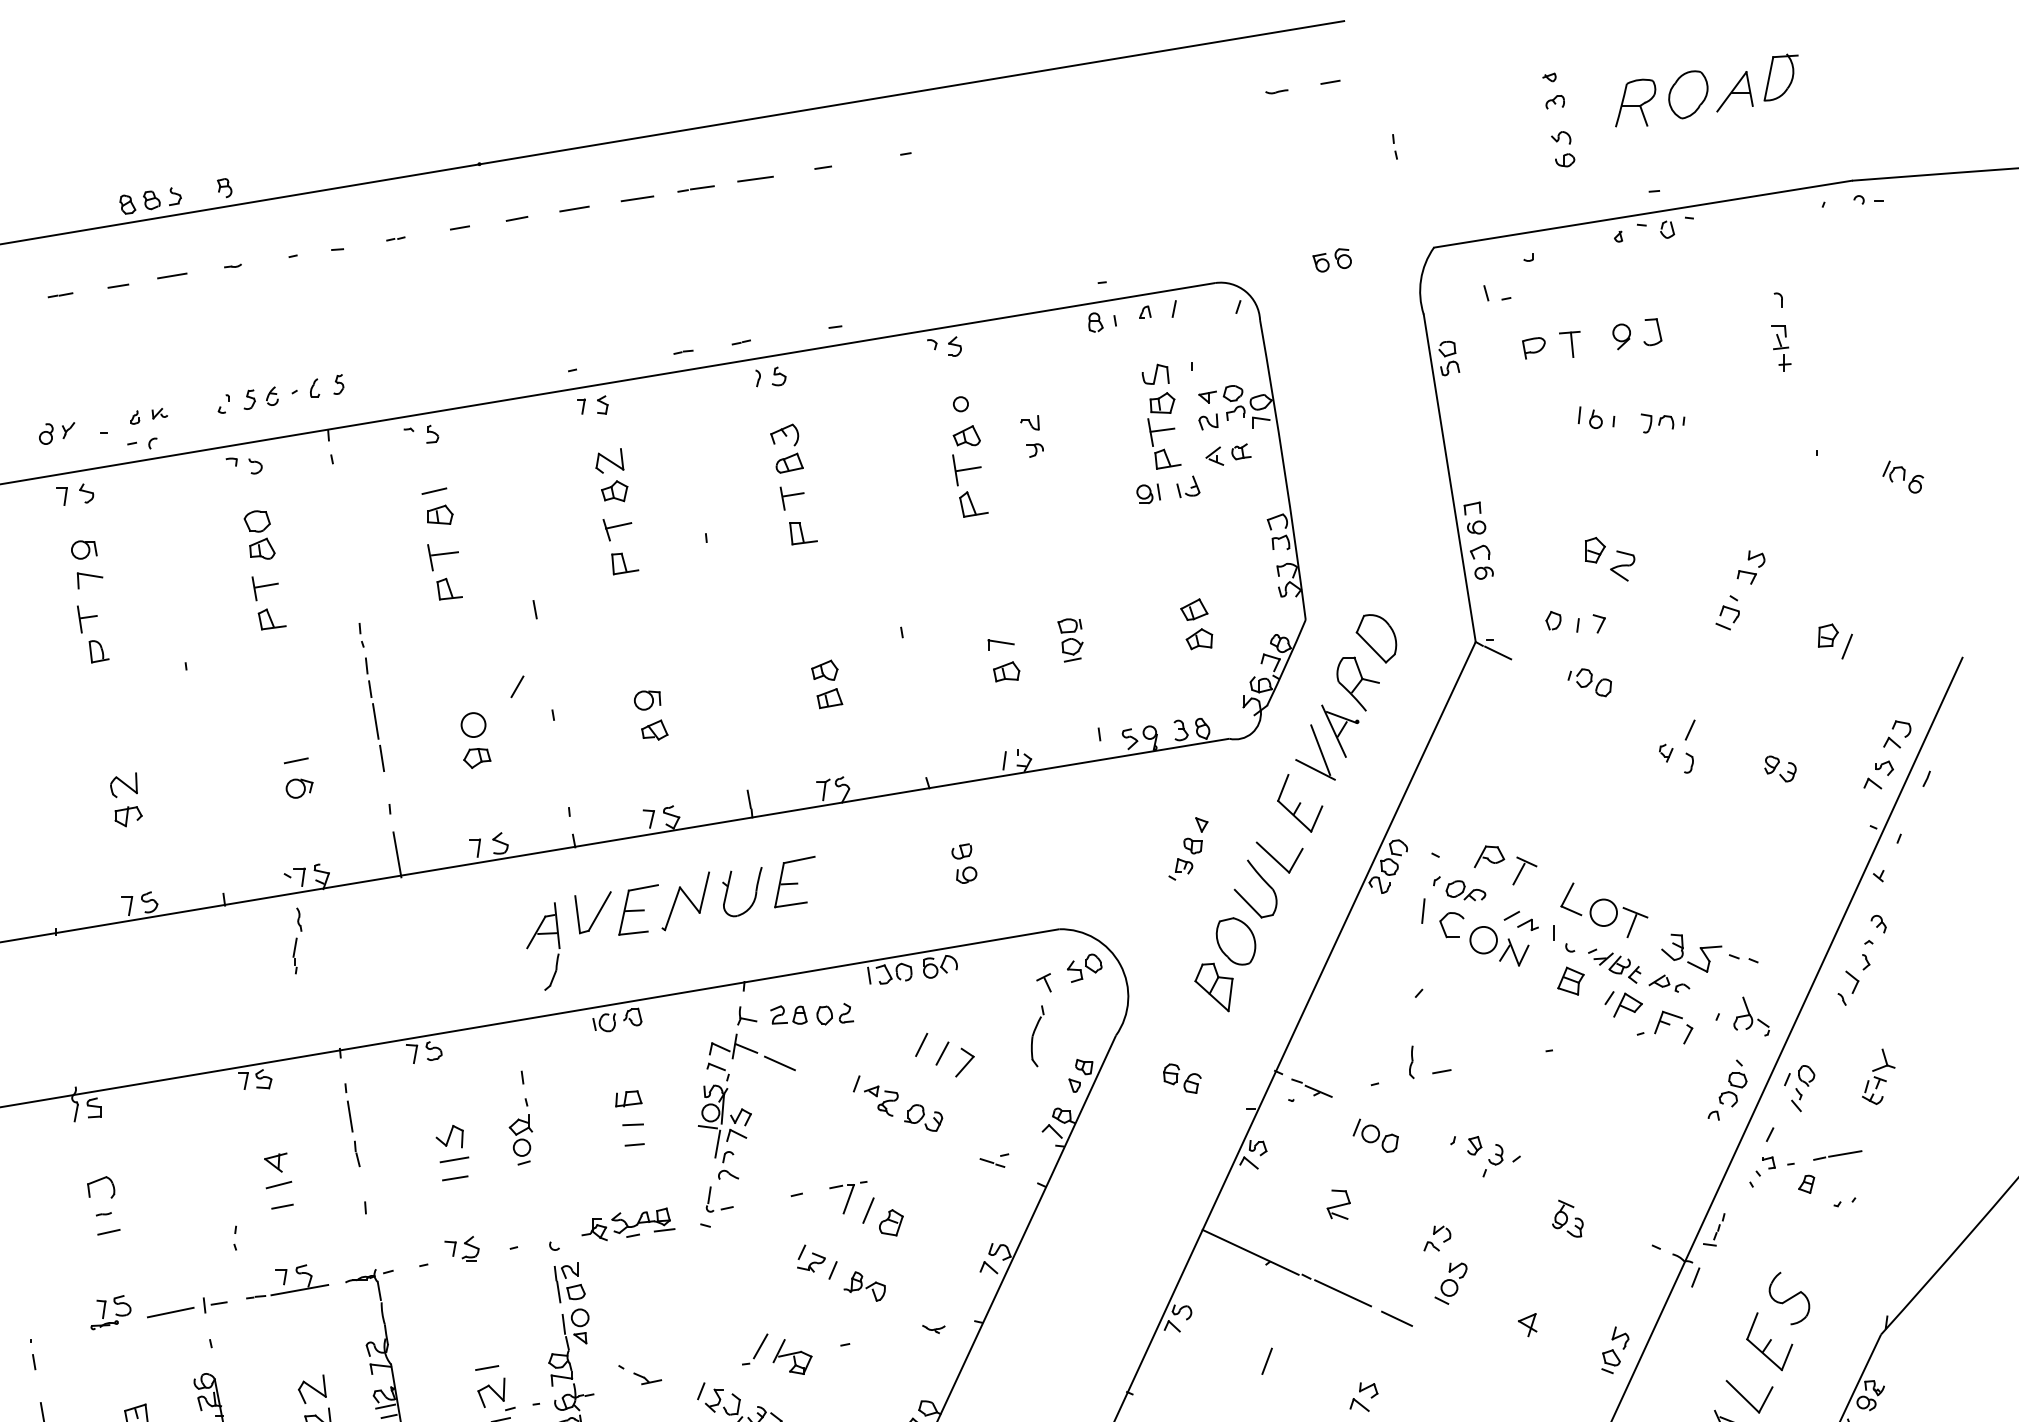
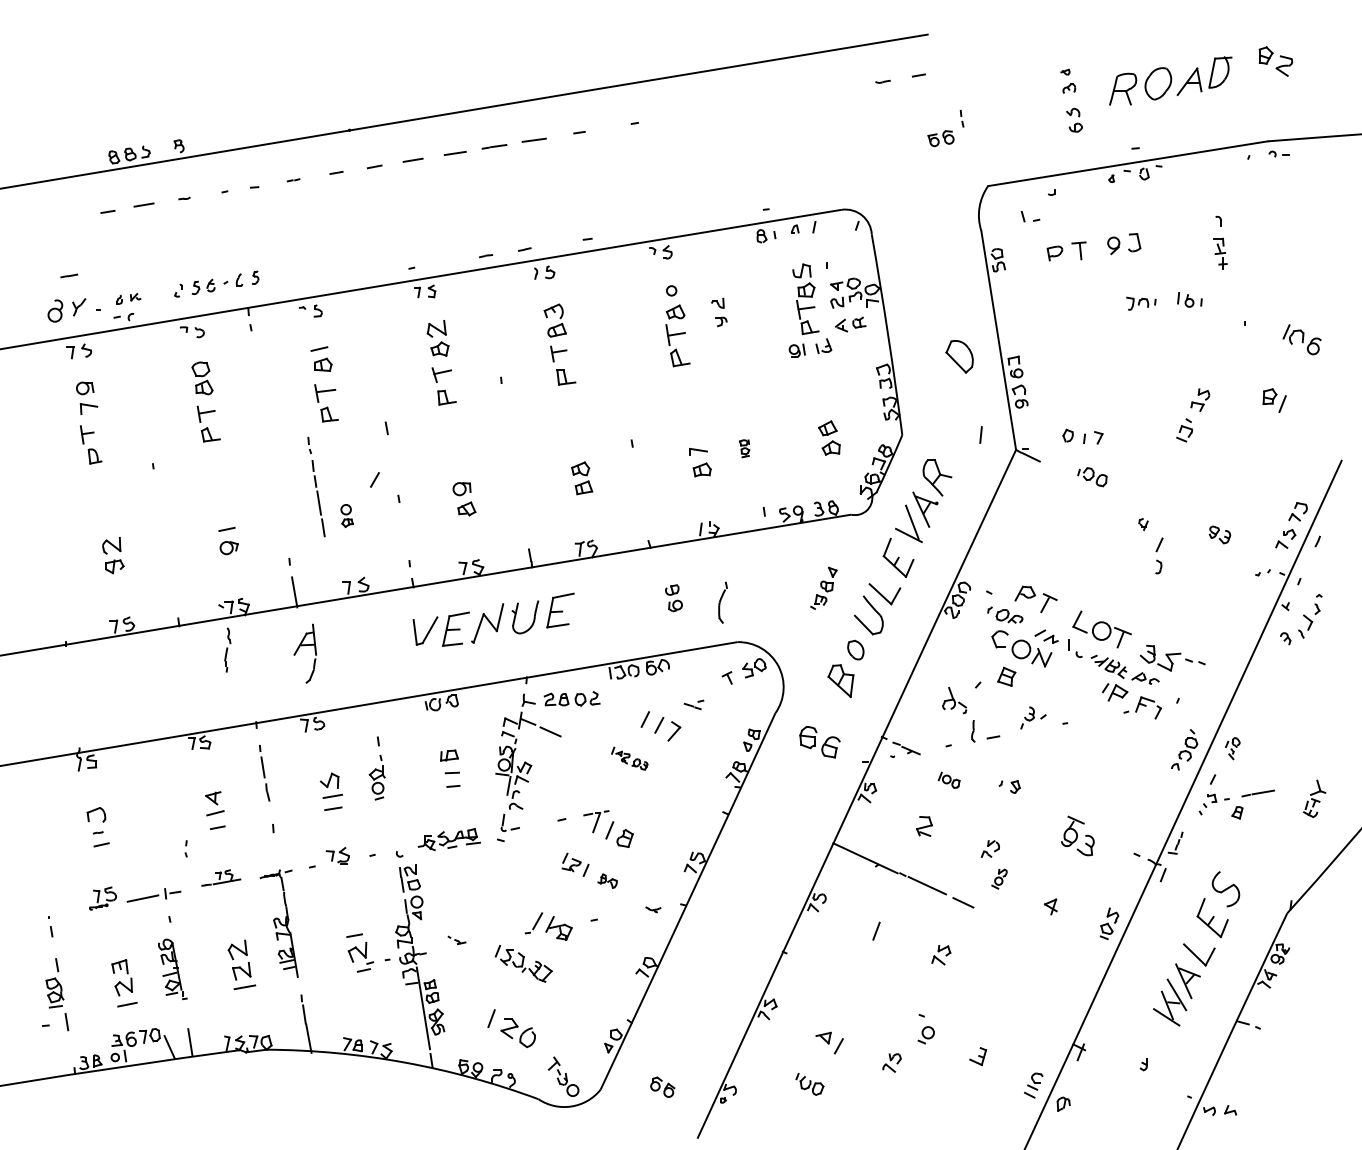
part: (1331, 260) -> (940, 138), moved
line: (60, 294) -> (69, 275), moved
part: (1595, 417) -> (1189, 299), moved
part: (56, 433) -> (66, 310), size x1.6
part: (1902, 476) -> (1301, 339), size x1.4
part: (1609, 559) -> (1275, 61), moved
part: (1376, 638) -> (959, 356), moved
part: (1069, 639) -> (744, 448), size x0.6
part: (1835, 641) -> (1274, 400), moved
part: (371, 696) -> (316, 486), moved
part: (474, 739) -> (346, 515), size x0.6
part: (1690, 745) -> (1159, 555), moved
line: (1422, 910) -> (980, 434), moved
part: (1235, 940) -> (855, 649), size x0.6
part: (533, 941) -> (298, 650), moved
part: (1856, 973) -> (1310, 616), moved
part: (1570, 980) -> (1006, 676), moved
part: (1751, 1016) -> (954, 700), moved
part: (1036, 1035) -> (722, 602), moved
part: (1878, 1076) -> (1314, 798), moved
part: (1181, 1077) -> (819, 741), size x1.6
part: (1799, 1088) -> (1232, 748), size x0.7
part: (897, 1103) -> (629, 758), size x0.6
part: (1374, 1136) -> (948, 780), size x0.7
part: (993, 1159) -> (693, 704), moved
part: (1501, 1159) -> (1033, 717), moved
part: (1844, 1201) -> (1262, 572), moved
part: (1567, 1218) -> (1077, 835), size x1.6
part: (288, 1281) -> (221, 877), size x0.7
part: (1450, 1282) -> (999, 878), size x0.7
part: (865, 1285) -> (607, 880), size x0.7
part: (639, 1375) -> (456, 940), size x0.6

